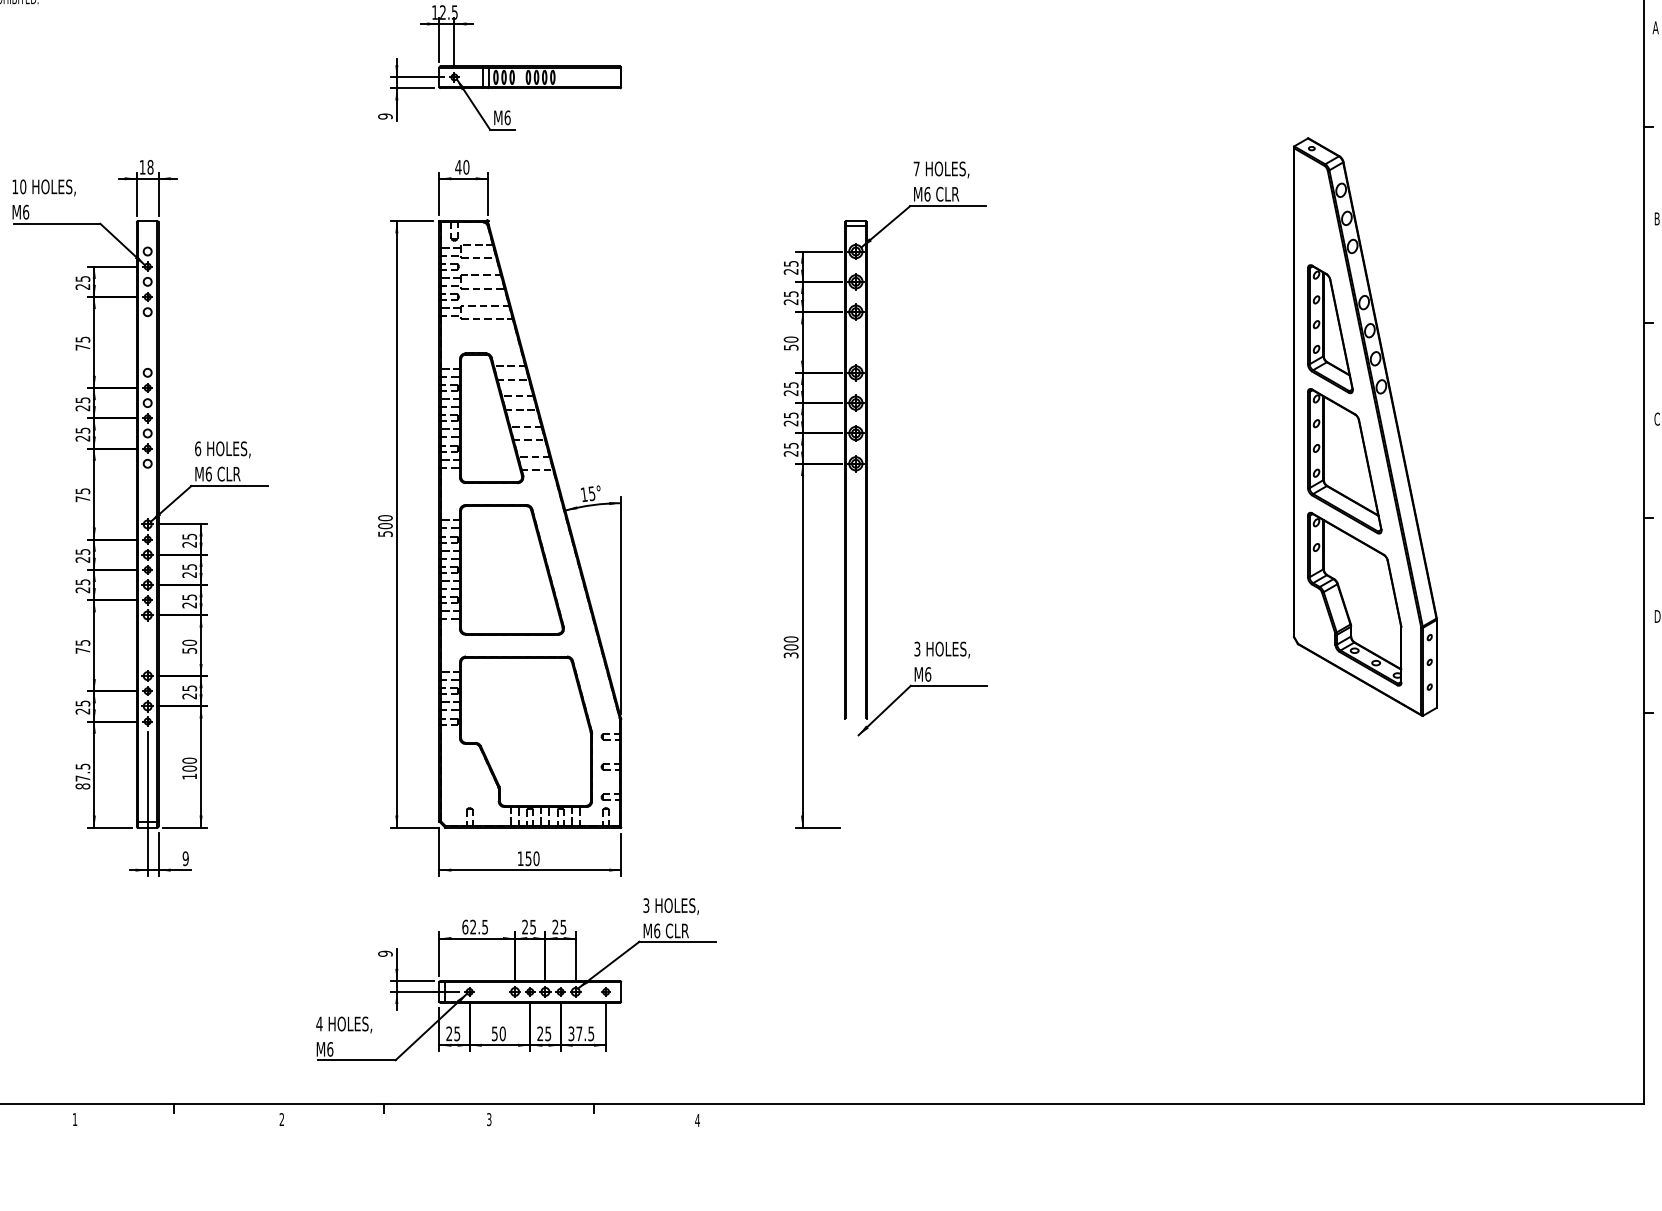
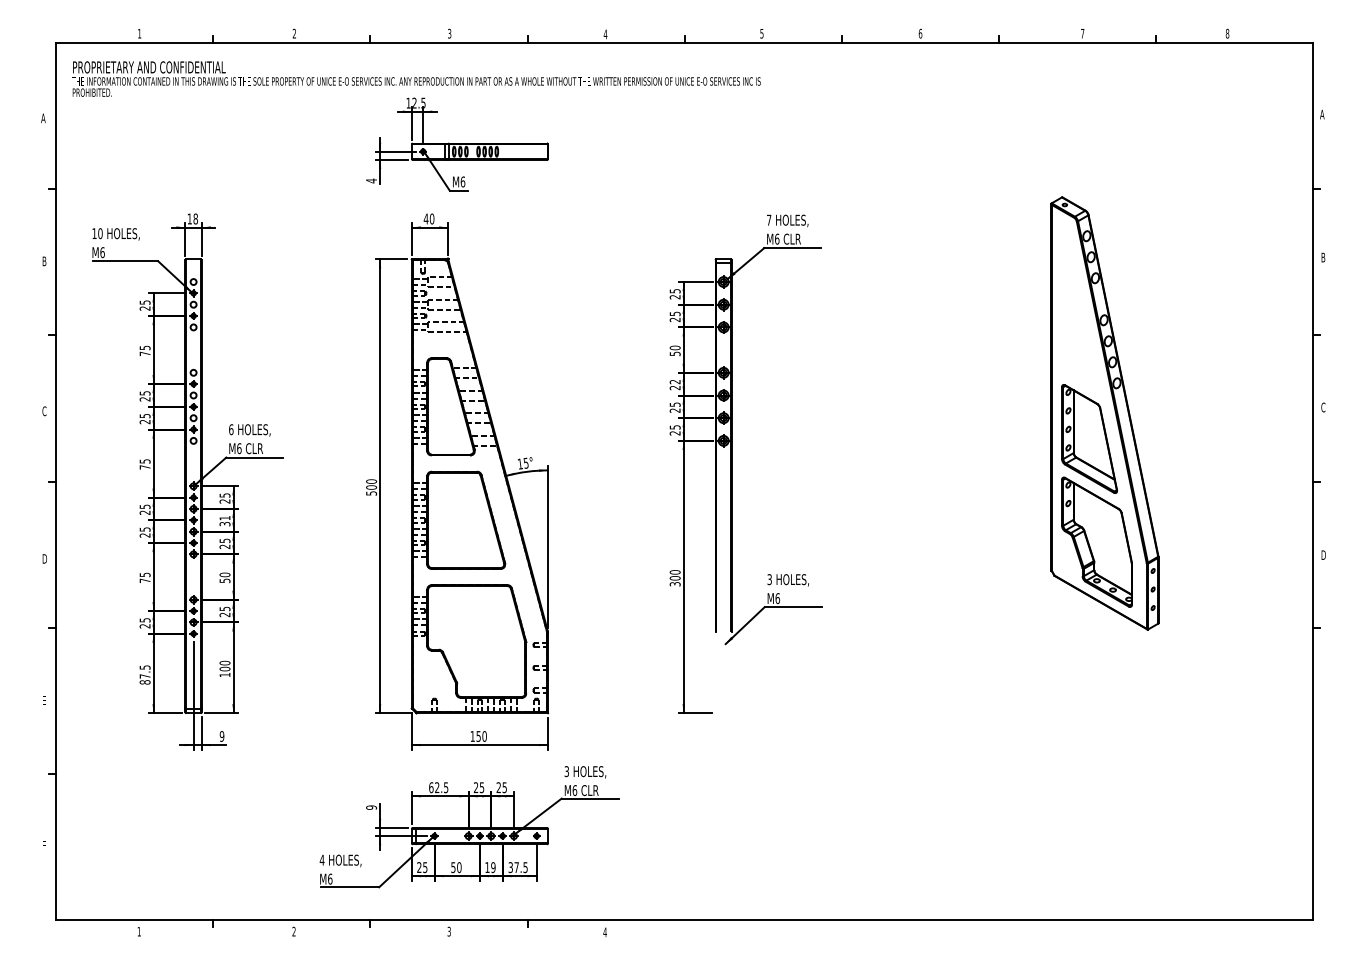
text: (385, 115) -> (371, 180), 9 -> 4
part: (1330, 328) -> (1078, 339), removed
text: (790, 385) -> (674, 382), 25 -> 22
text: (188, 571) -> (224, 521), 25 -> 31
text: (544, 1033) -> (490, 867), 25 -> 19

